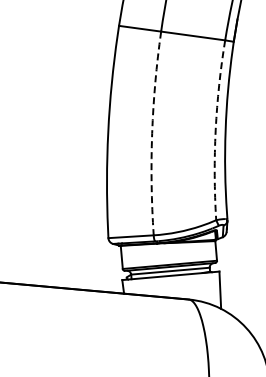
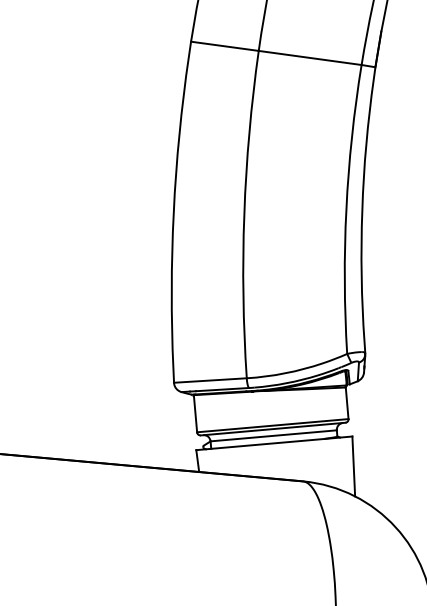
arc: (215, 130) -> (346, 209), dashed -> solid
arc: (152, 133) -> (244, 214), dashed -> solid

